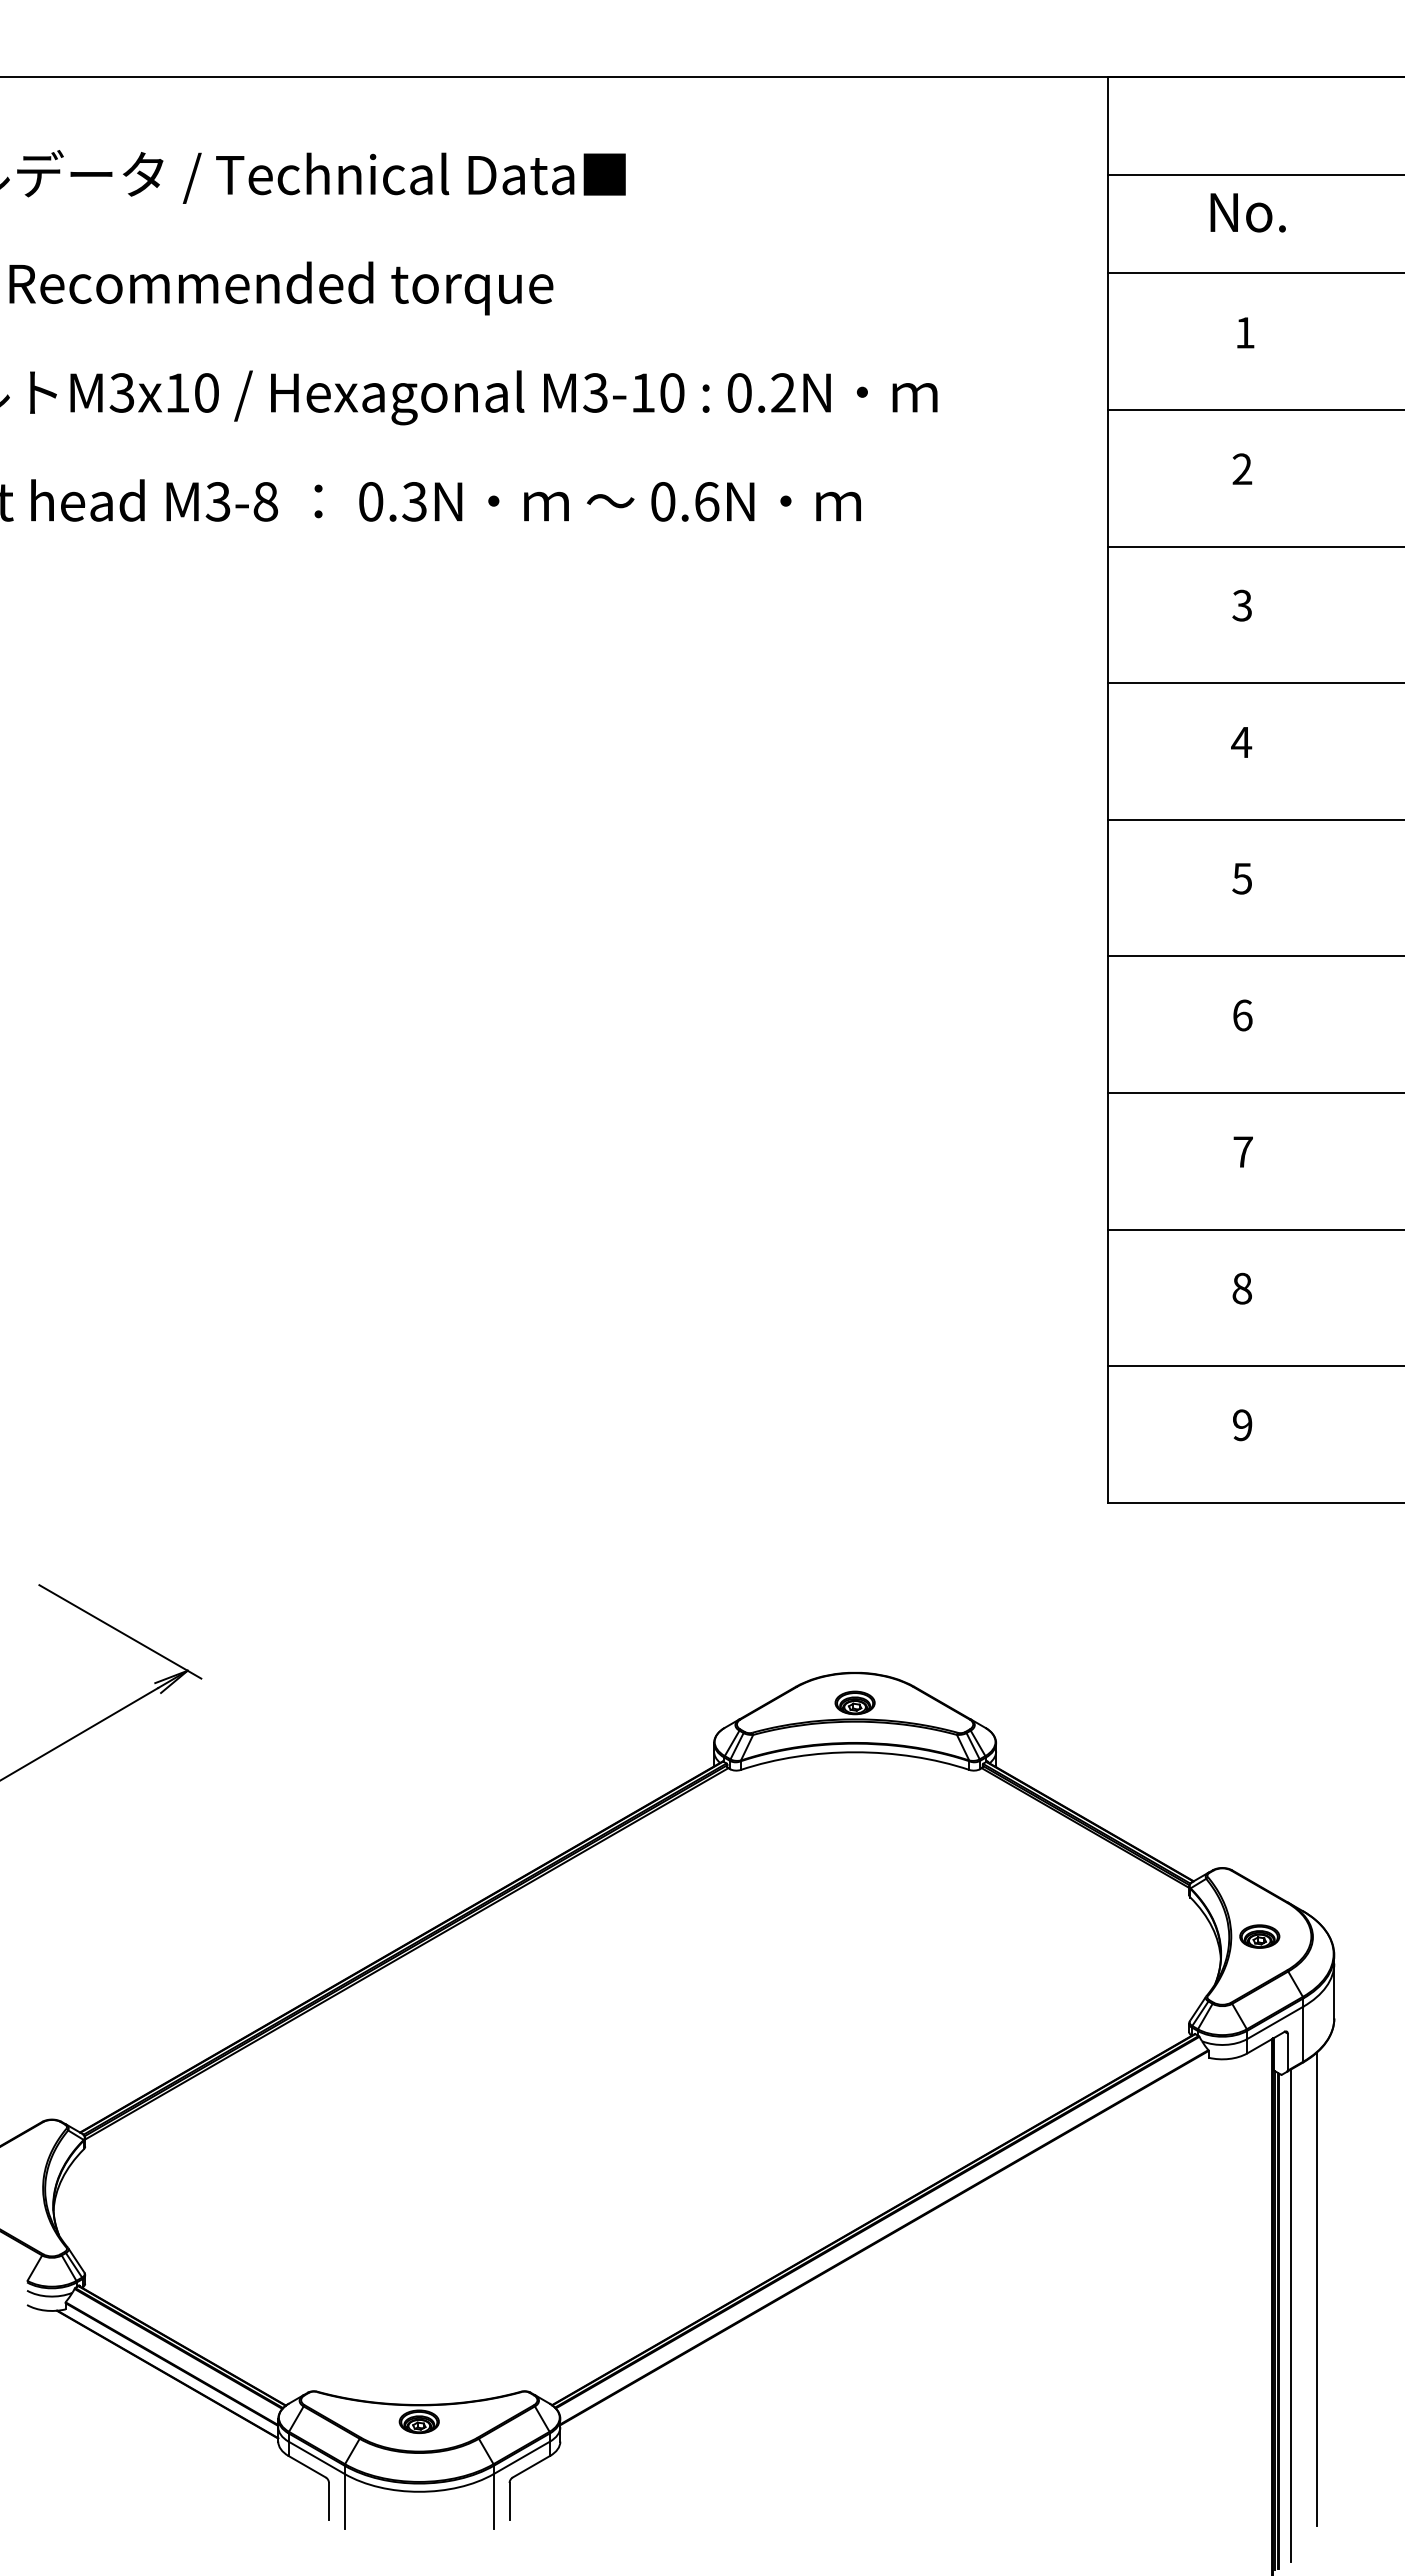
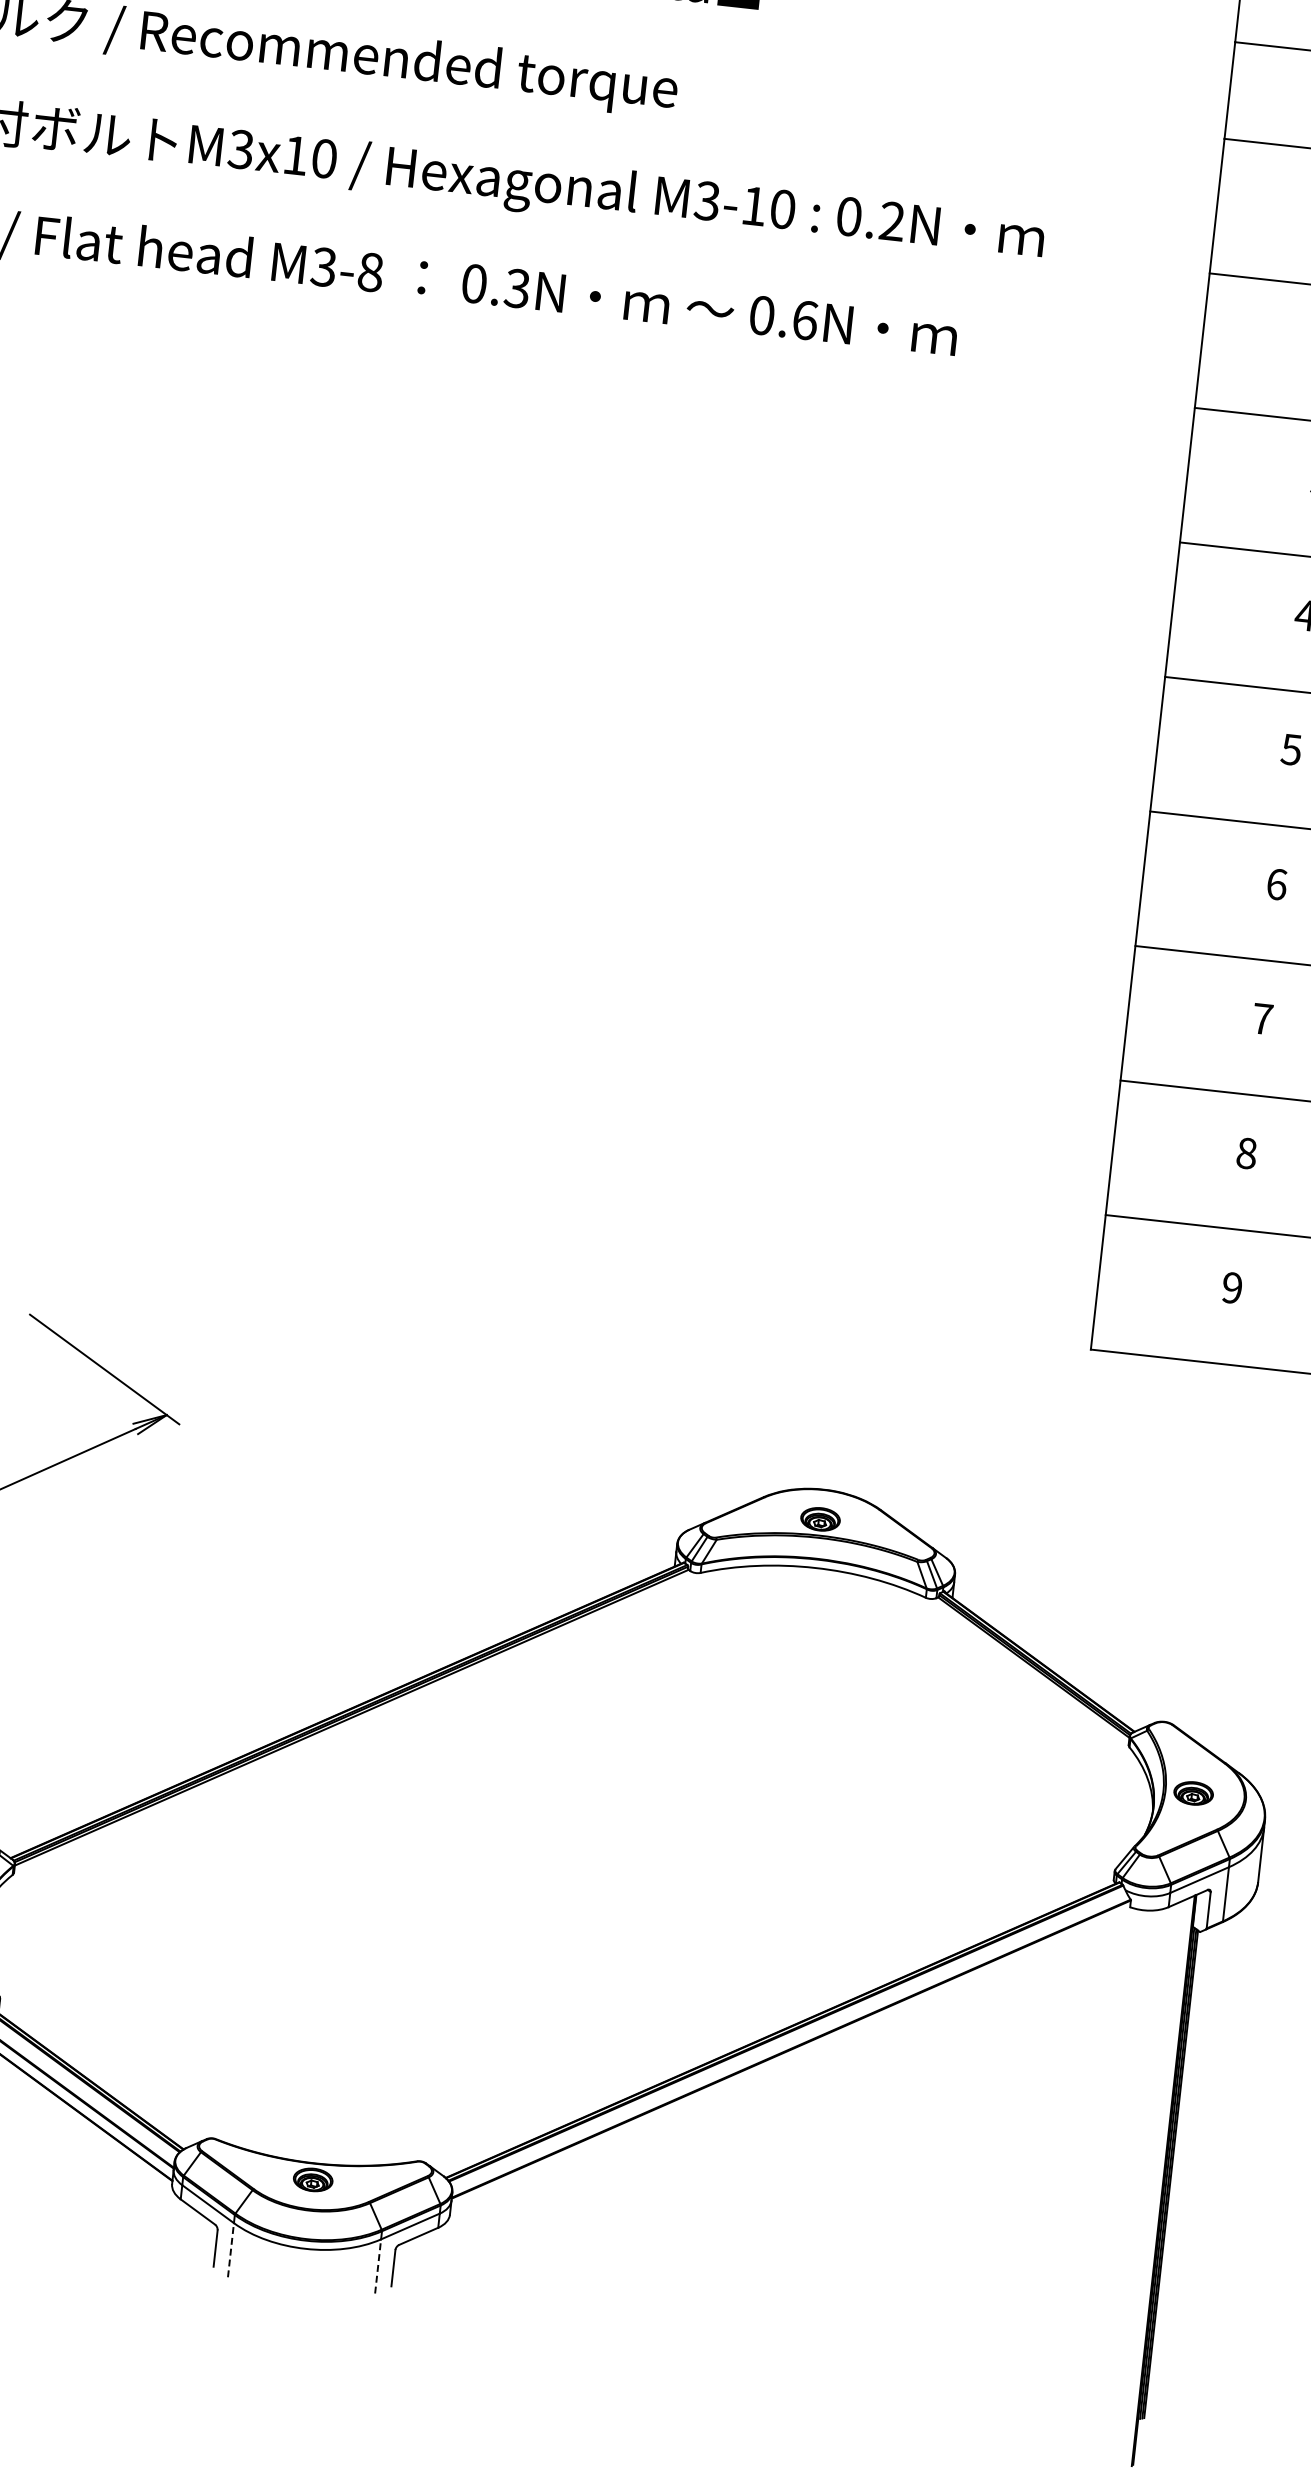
line: (1316, 2289) -> (1211, 2147), removed
line: (1290, 2315) -> (1182, 2169), removed
line: (344, 2500) -> (230, 2249), solid -> dashed
line: (494, 2500) -> (378, 2265), solid -> dashed

